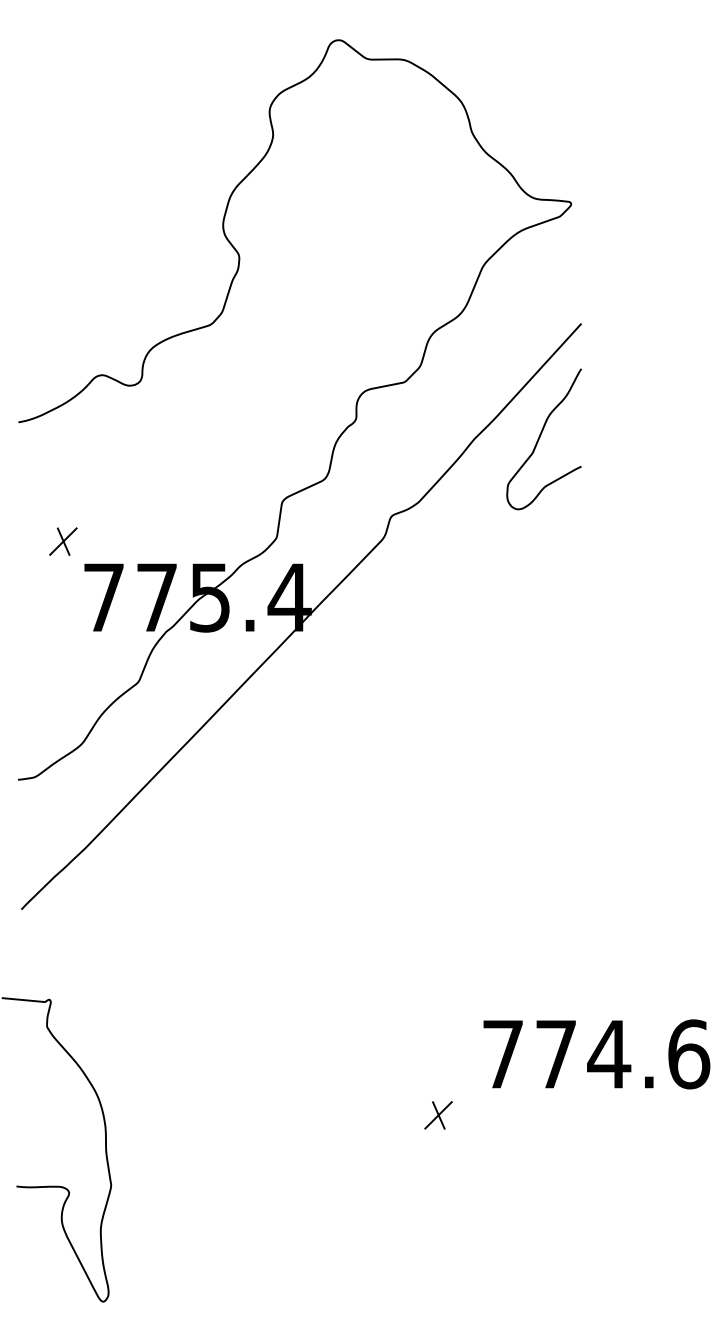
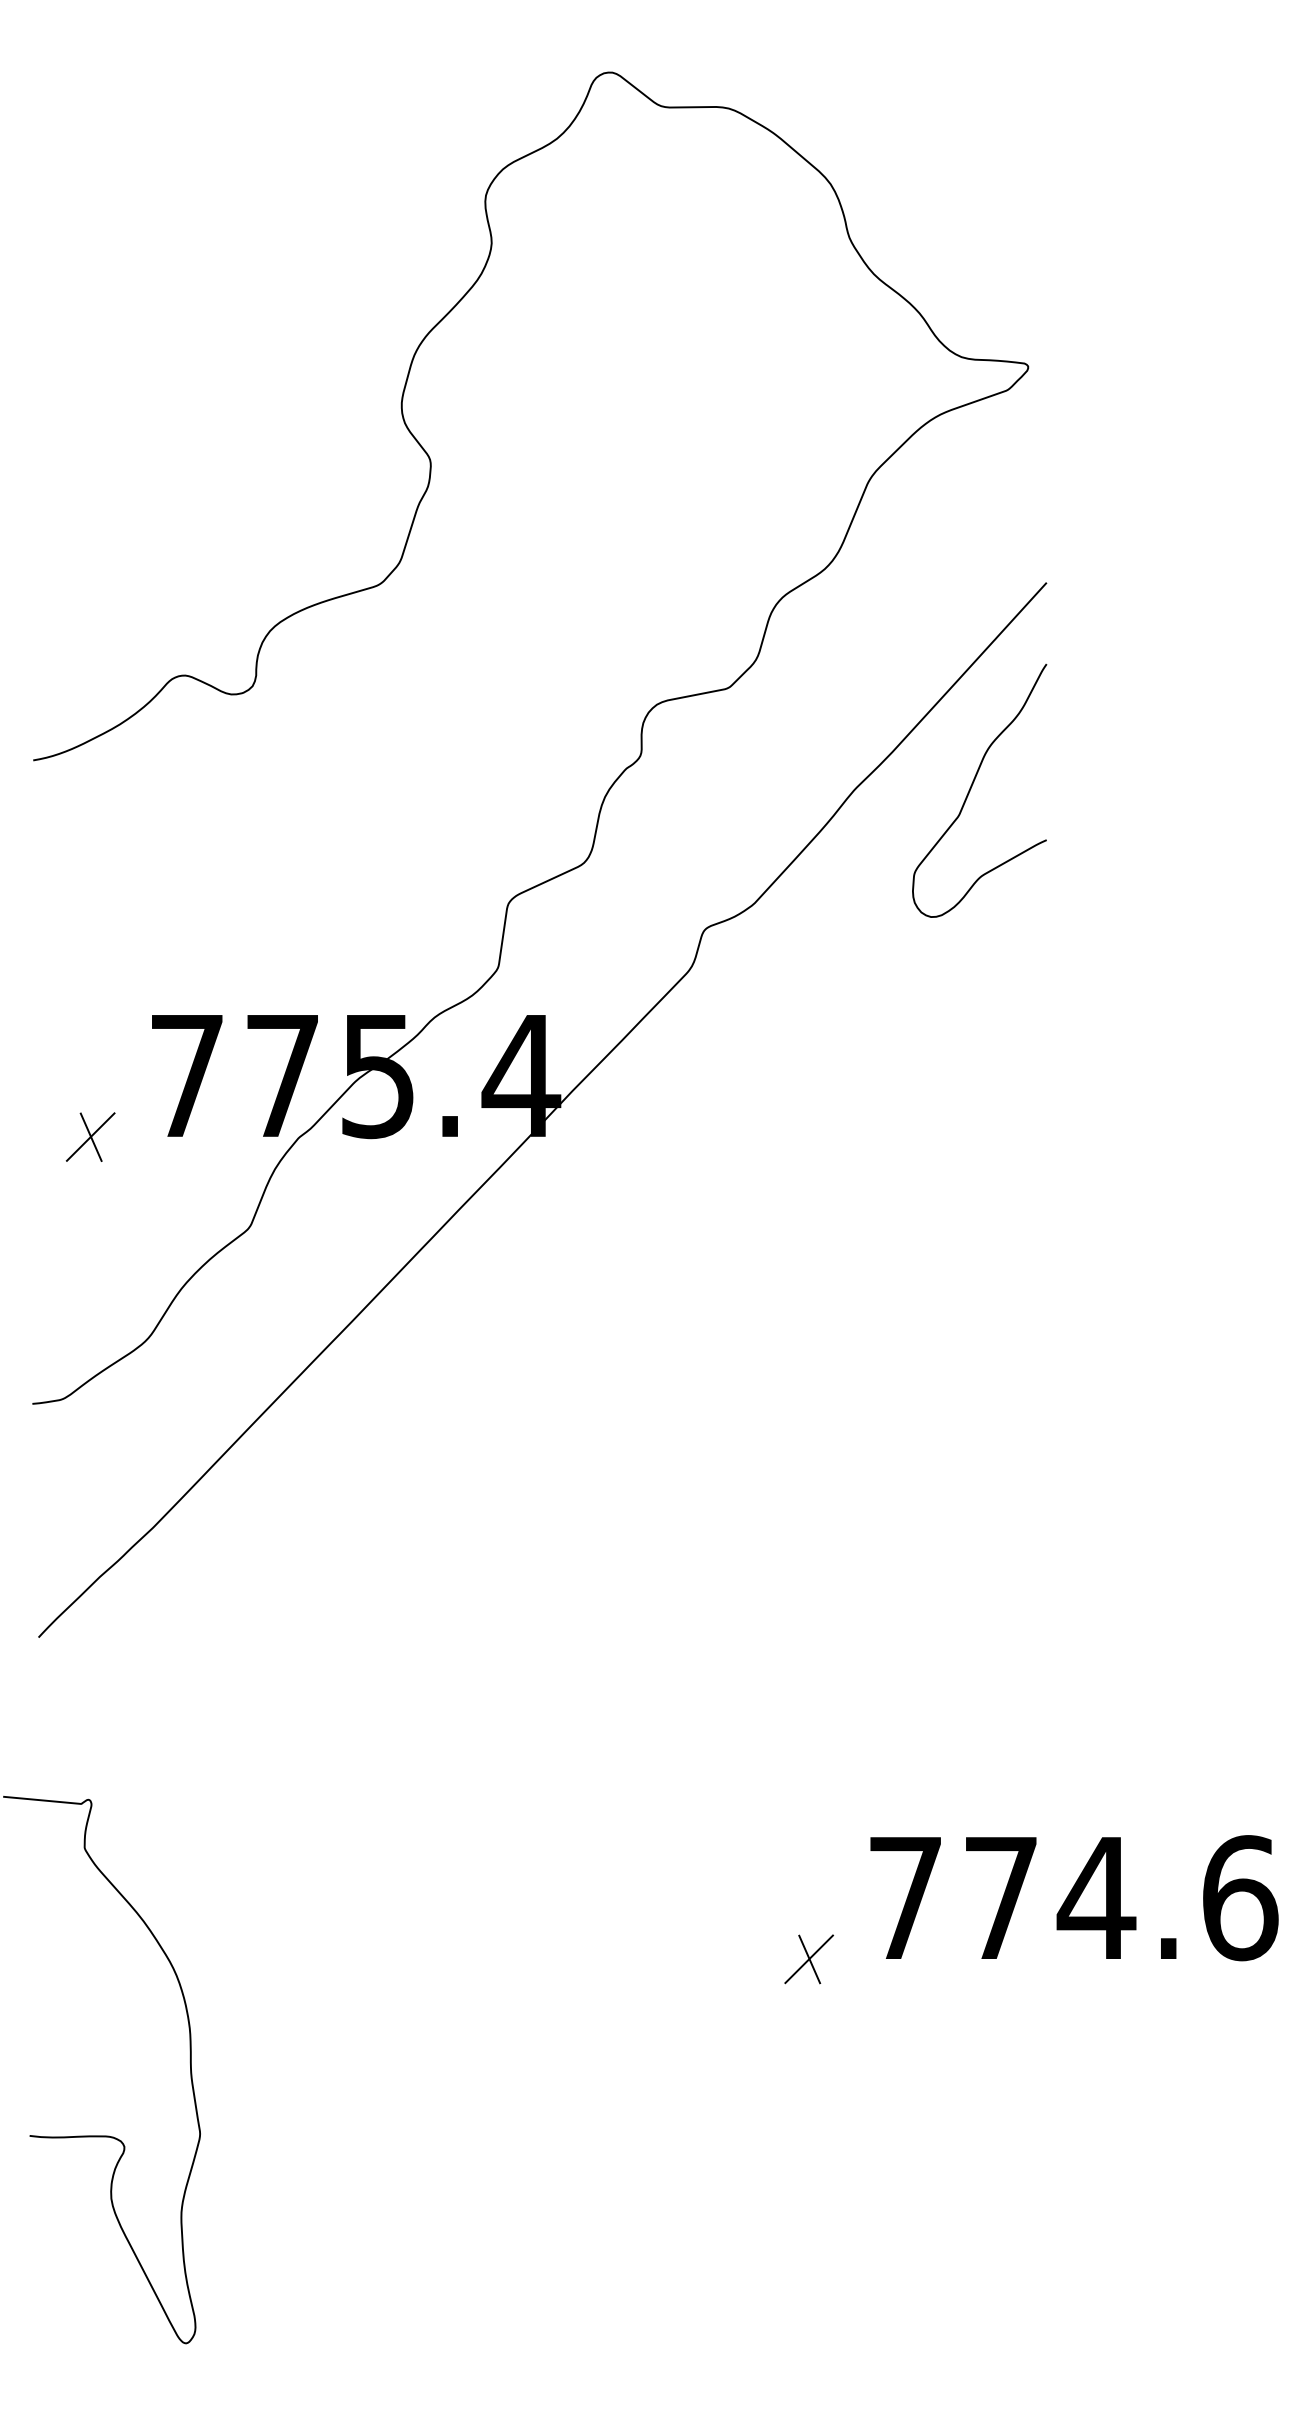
part: (63, 541) -> (90, 1136), moved
part: (438, 1115) -> (809, 1959), moved

